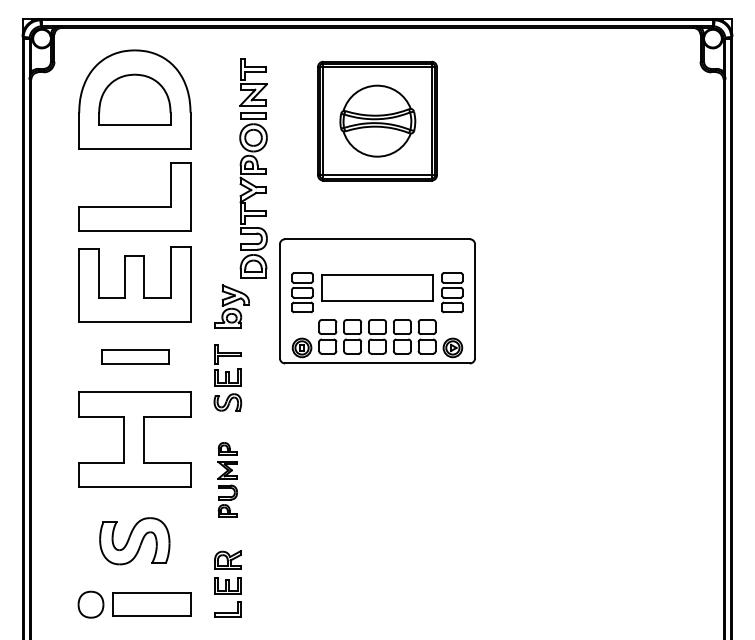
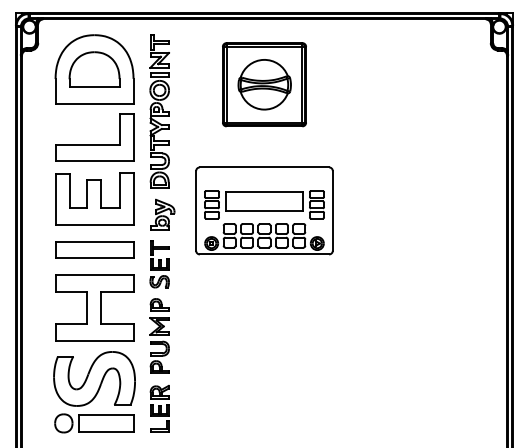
part: (253, 167) -> (159, 111), moved
part: (134, 356) -> (94, 249), size x1.67
part: (227, 479) -> (159, 335), size x1.43
part: (134, 540) -> (94, 378), size x1.67

